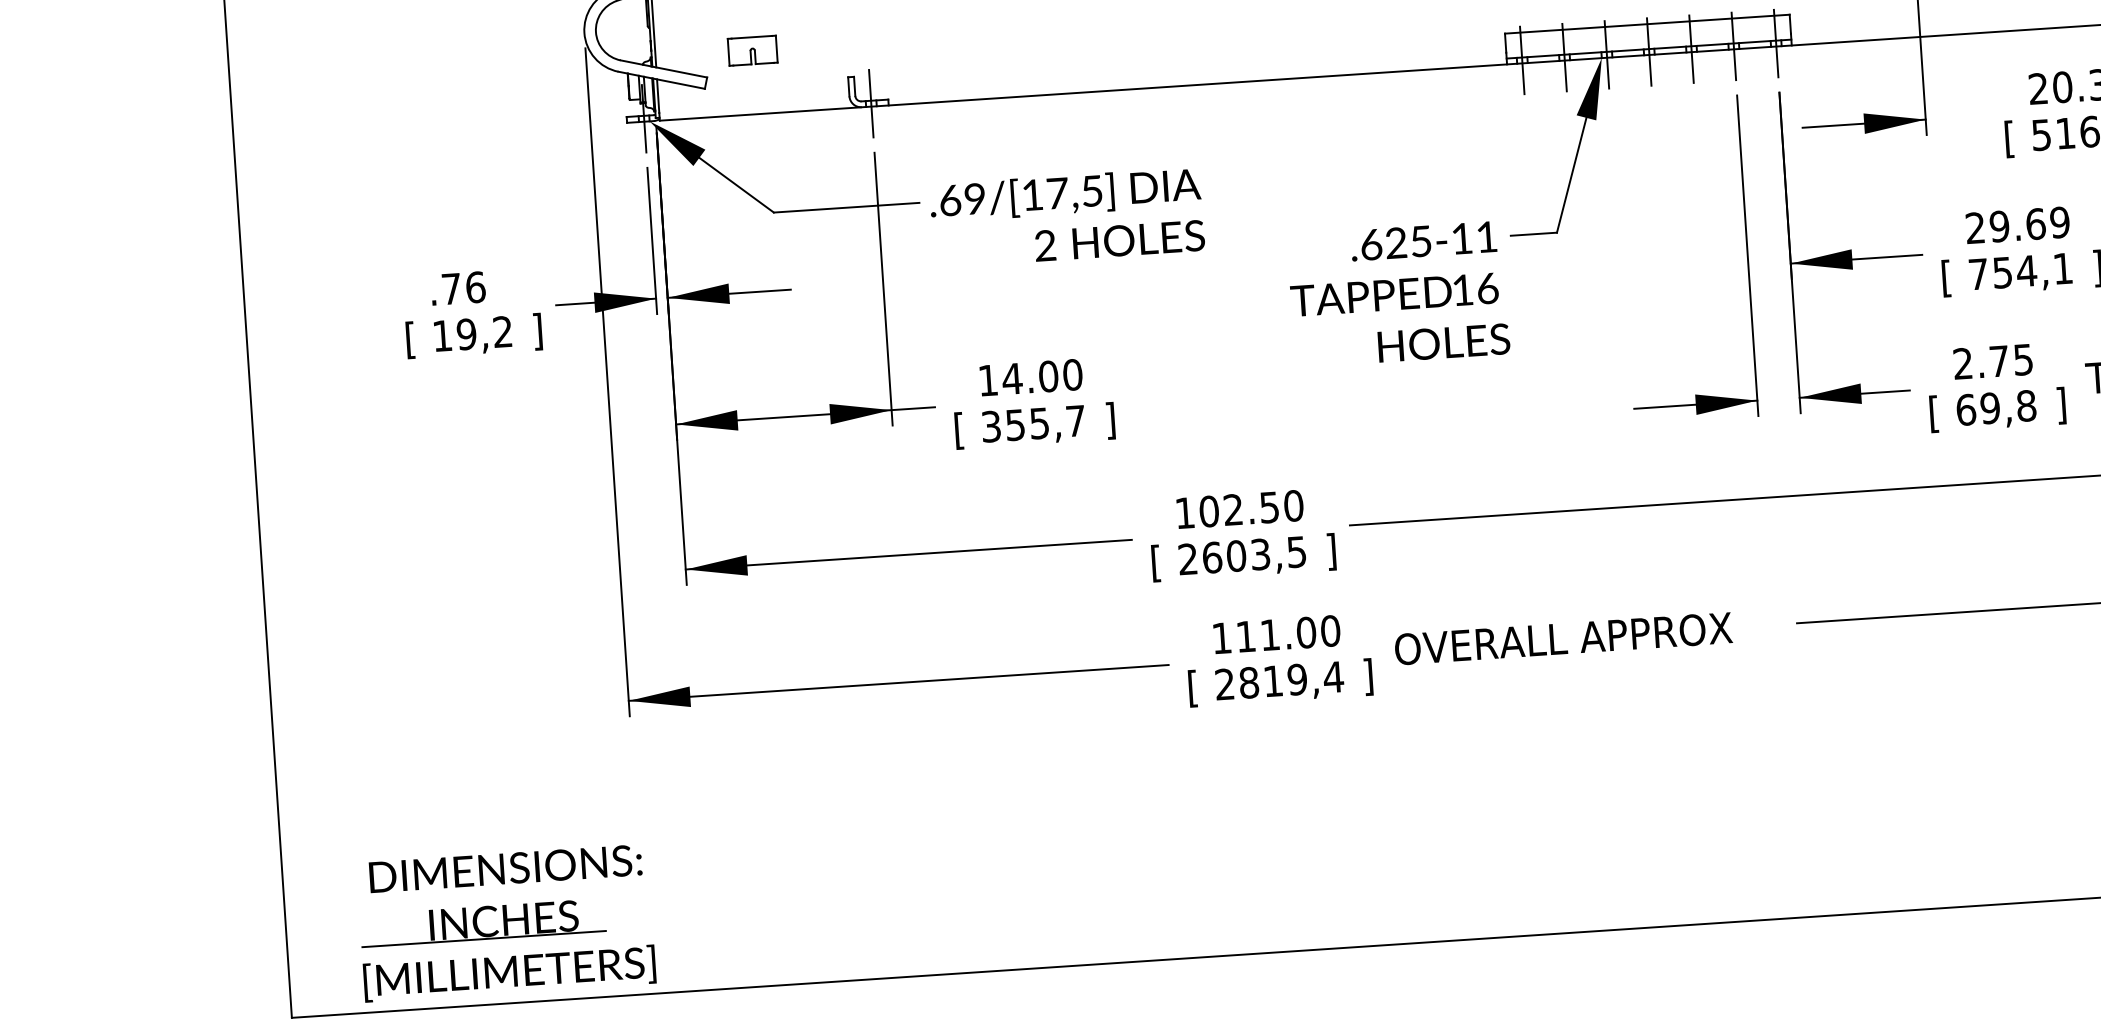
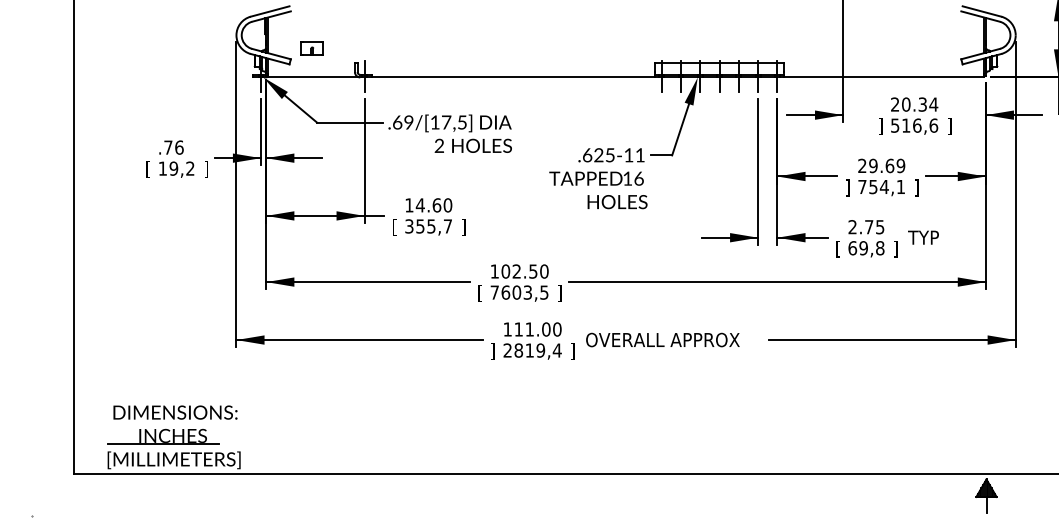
text: (2009, 139) -> (880, 126), [ -> ]
text: (1945, 277) -> (847, 187), [ -> ]
text: (1047, 376) -> (436, 205), 14.00 -> 14.60
text: (1187, 559) -> (494, 292), 2603,5 -> 7603,5
text: (1191, 688) -> (492, 351), [ -> ]

